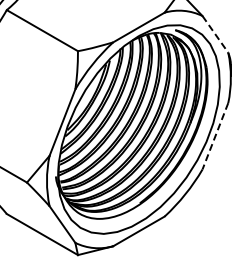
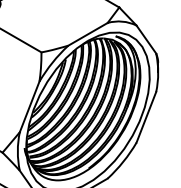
line: (215, 34) -> (146, 39), dashed -> solid
line: (215, 136) -> (146, 117), dashed -> solid

